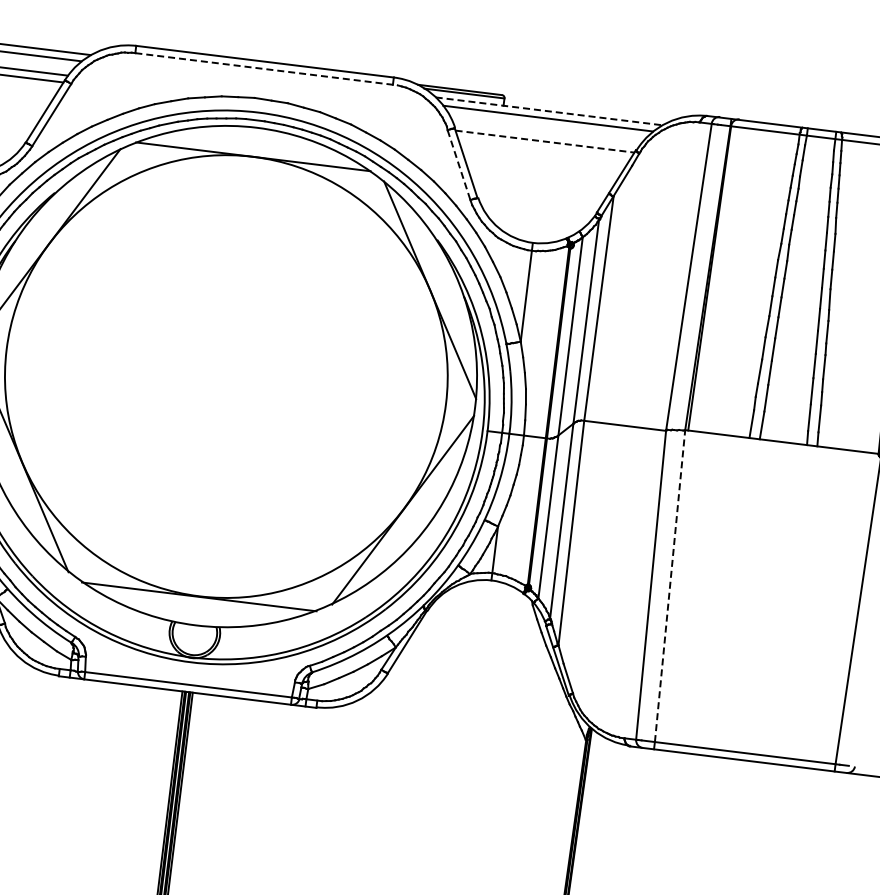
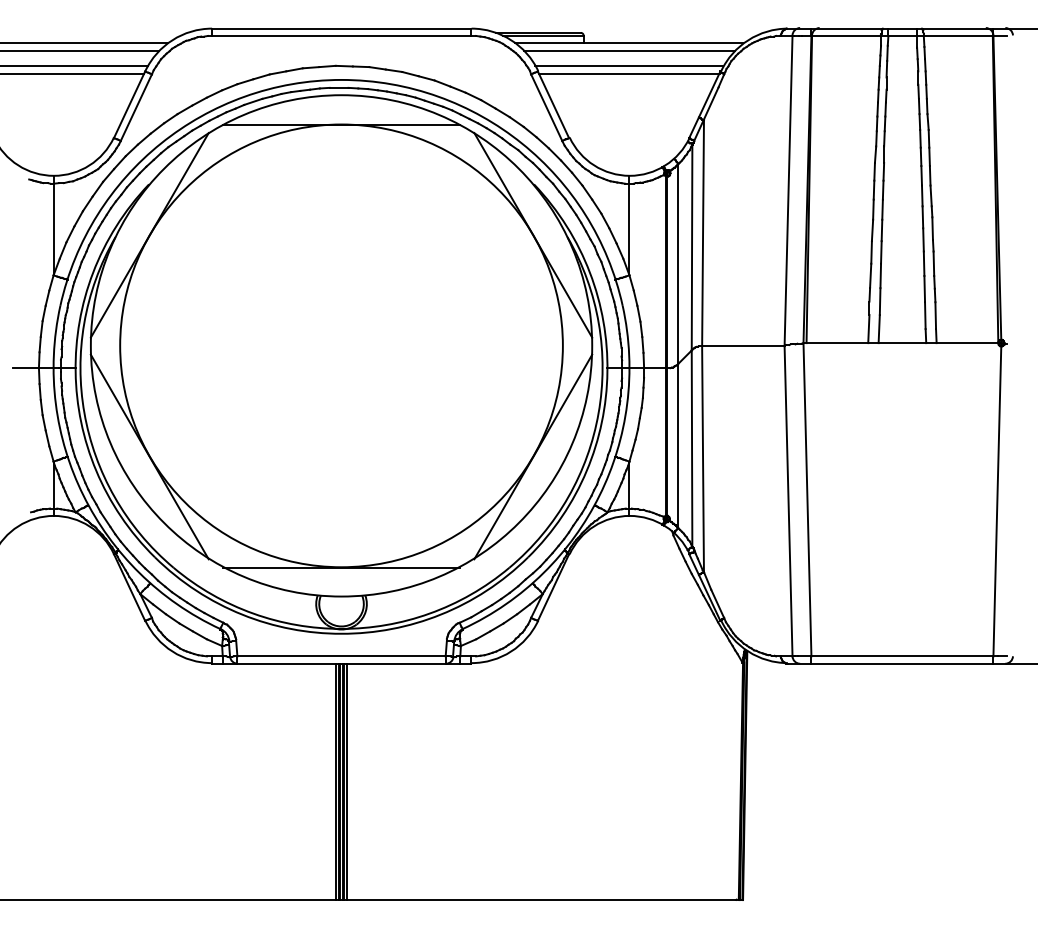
line: (267, 68) -> (344, 35), dashed -> solid
line: (549, 111) -> (629, 43), dashed -> solid
line: (545, 134) -> (628, 66), added
line: (545, 141) -> (629, 73), dashed -> solid
line: (458, 164) -> (546, 107), dashed -> solid
line: (670, 585) -> (807, 499), dashed -> solid

